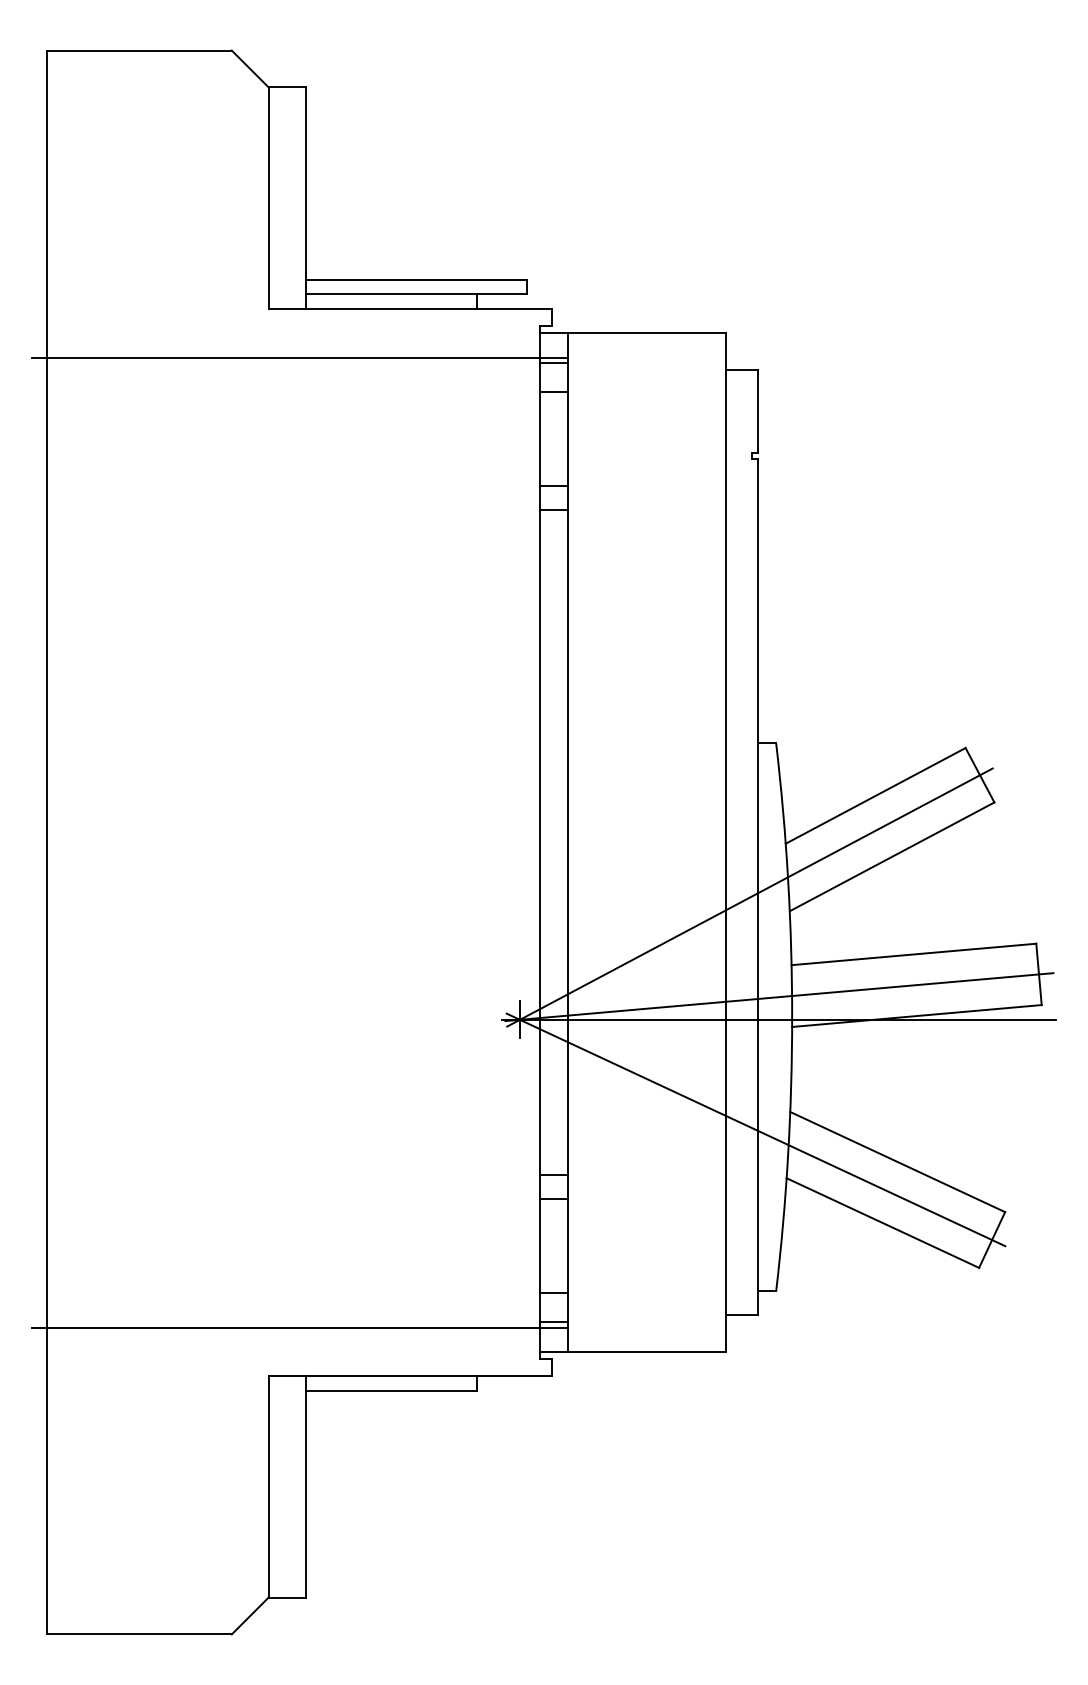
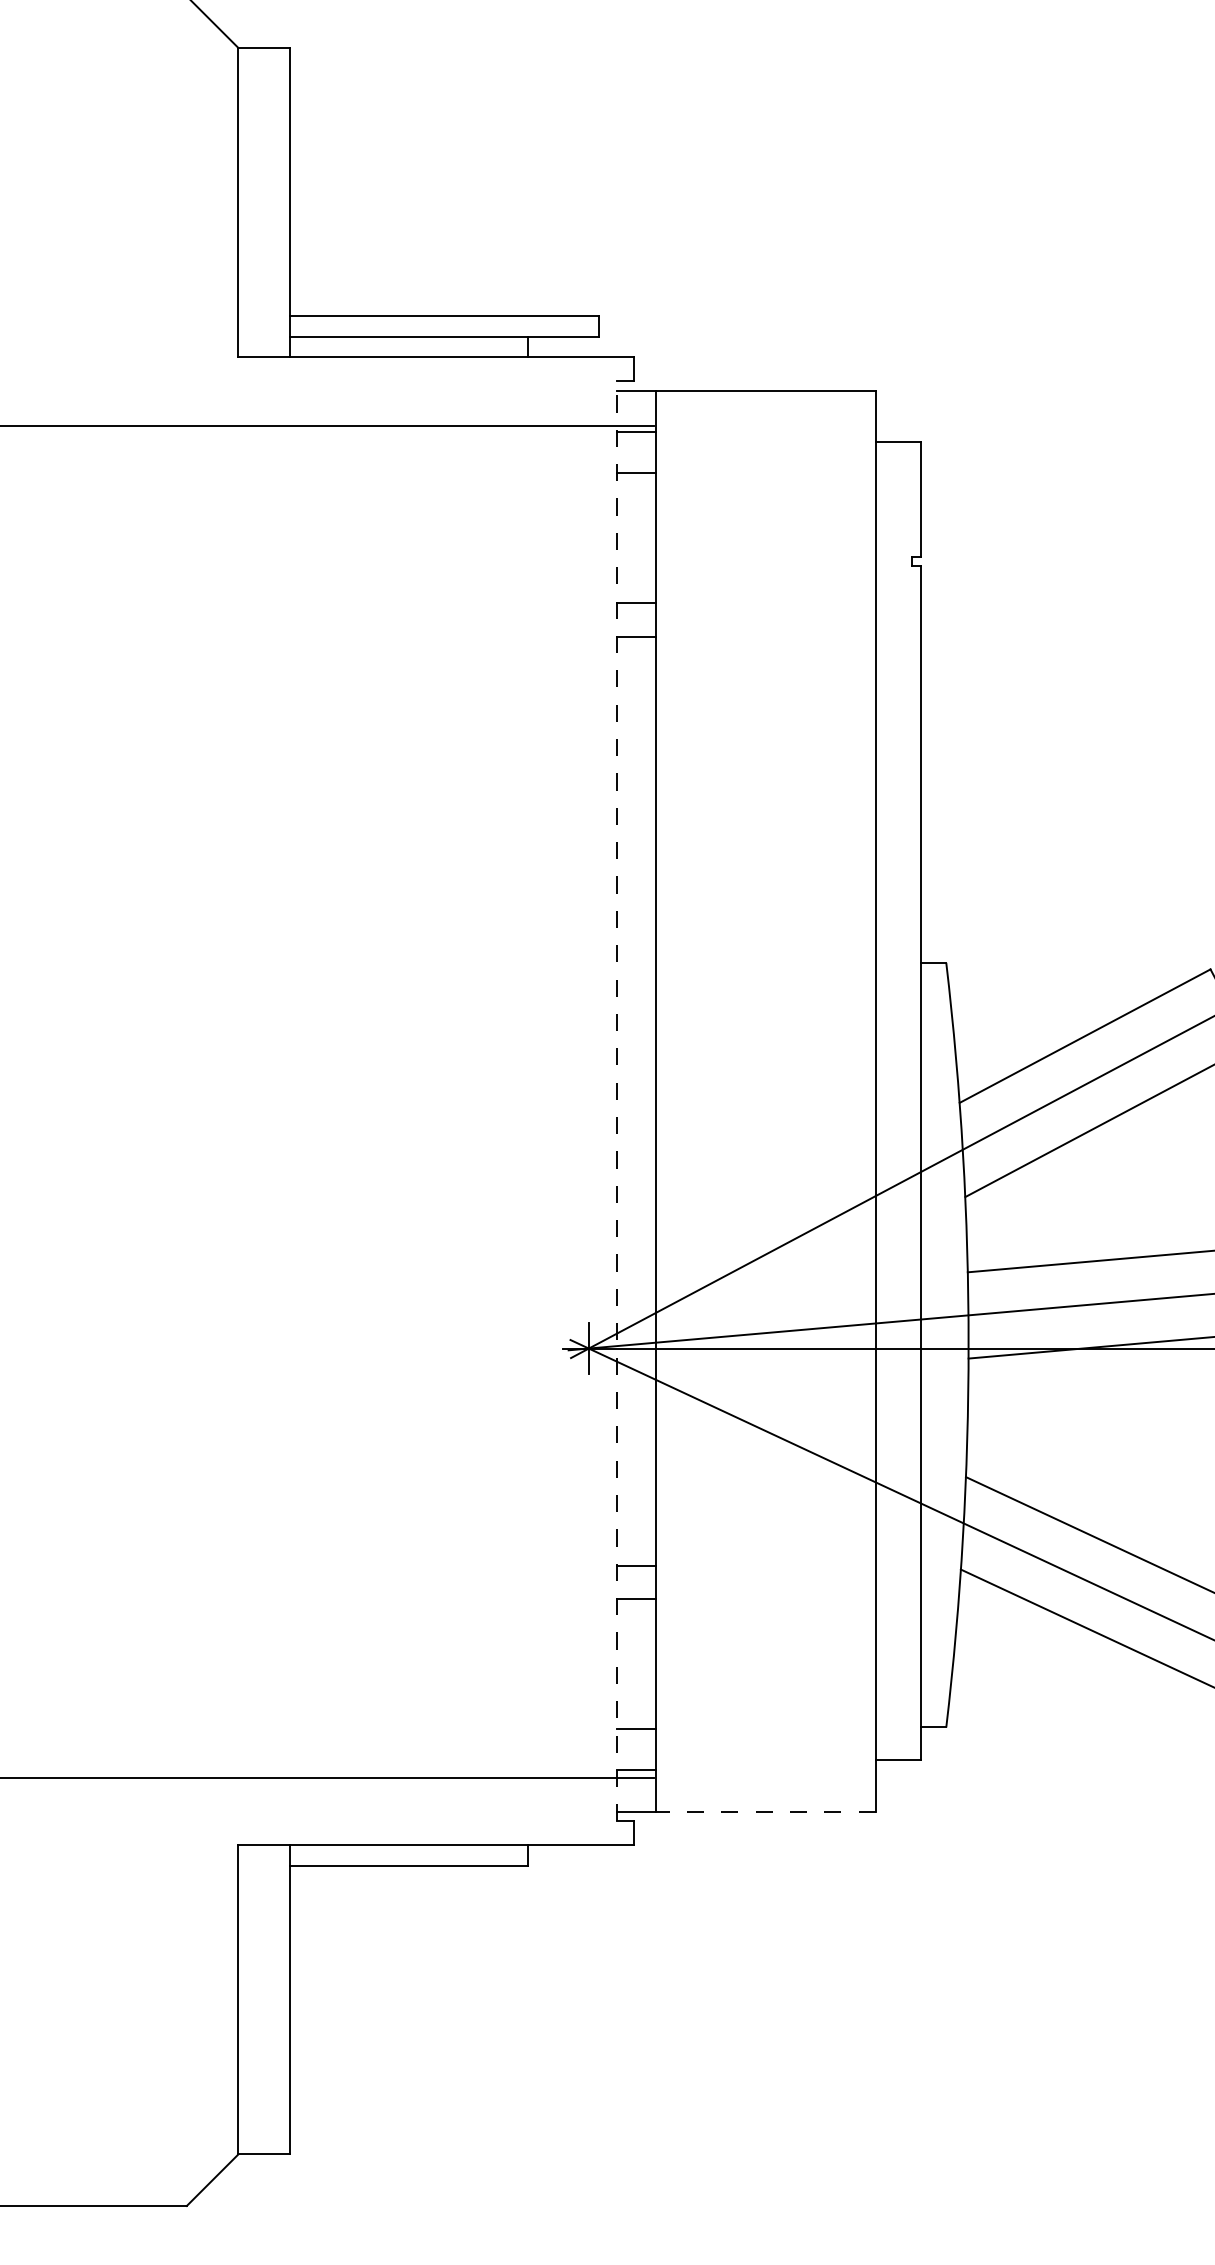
line: (540, 842) -> (617, 1101), solid -> dashed
line: (646, 1351) -> (765, 1811), solid -> dashed

